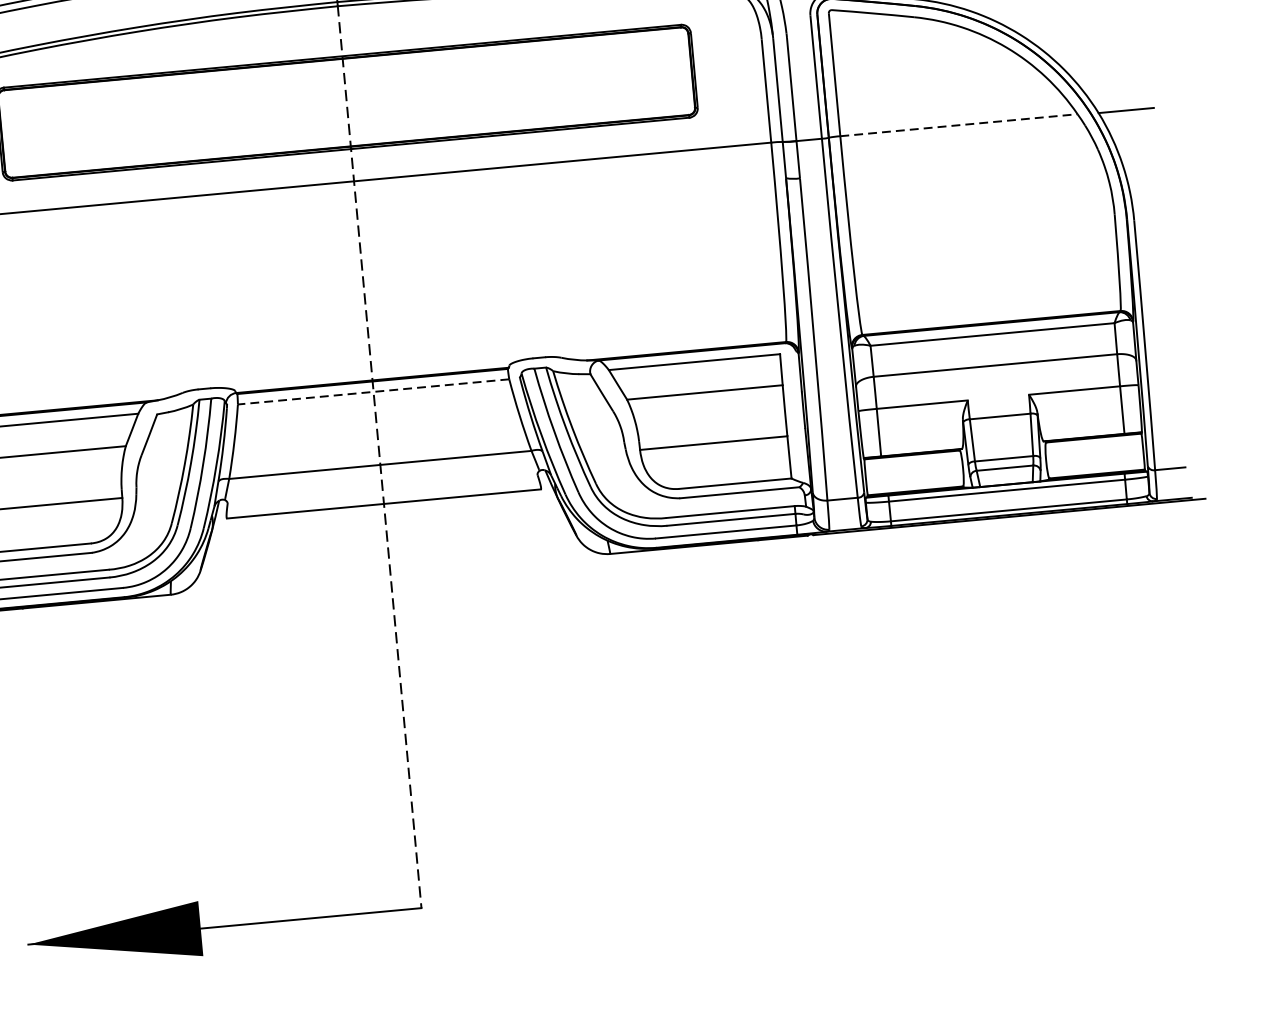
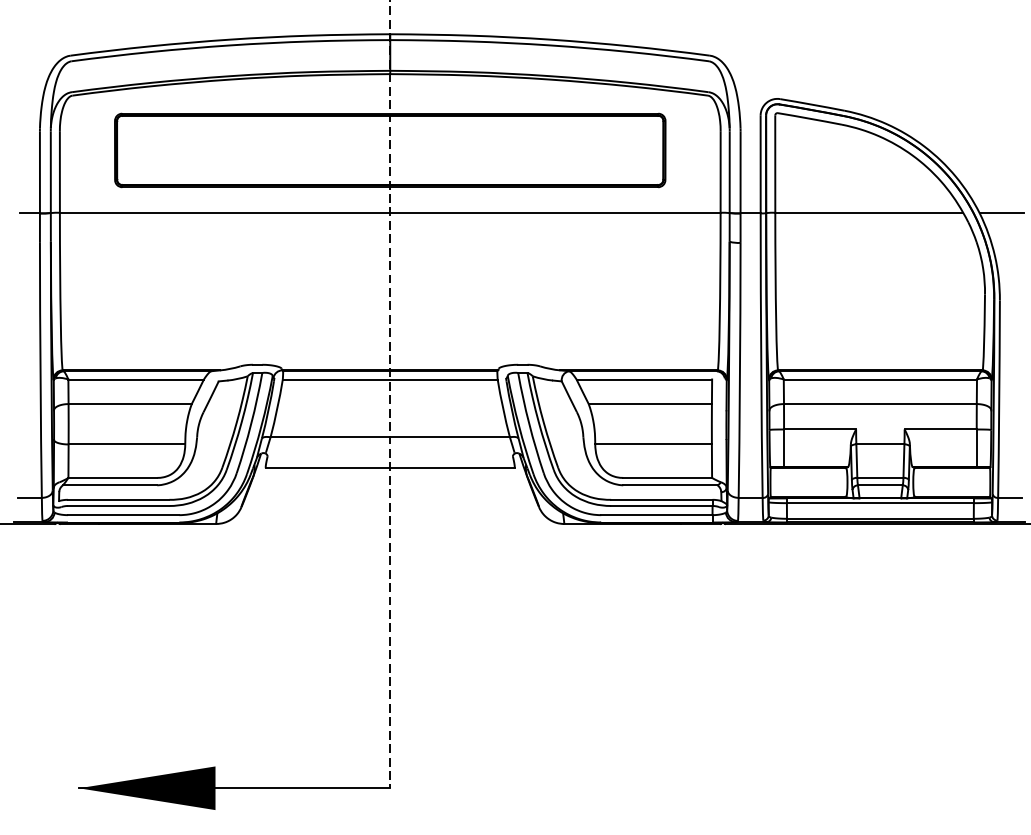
line: (959, 124) -> (869, 212), dashed -> solid
line: (372, 391) -> (389, 379), dashed -> solid

